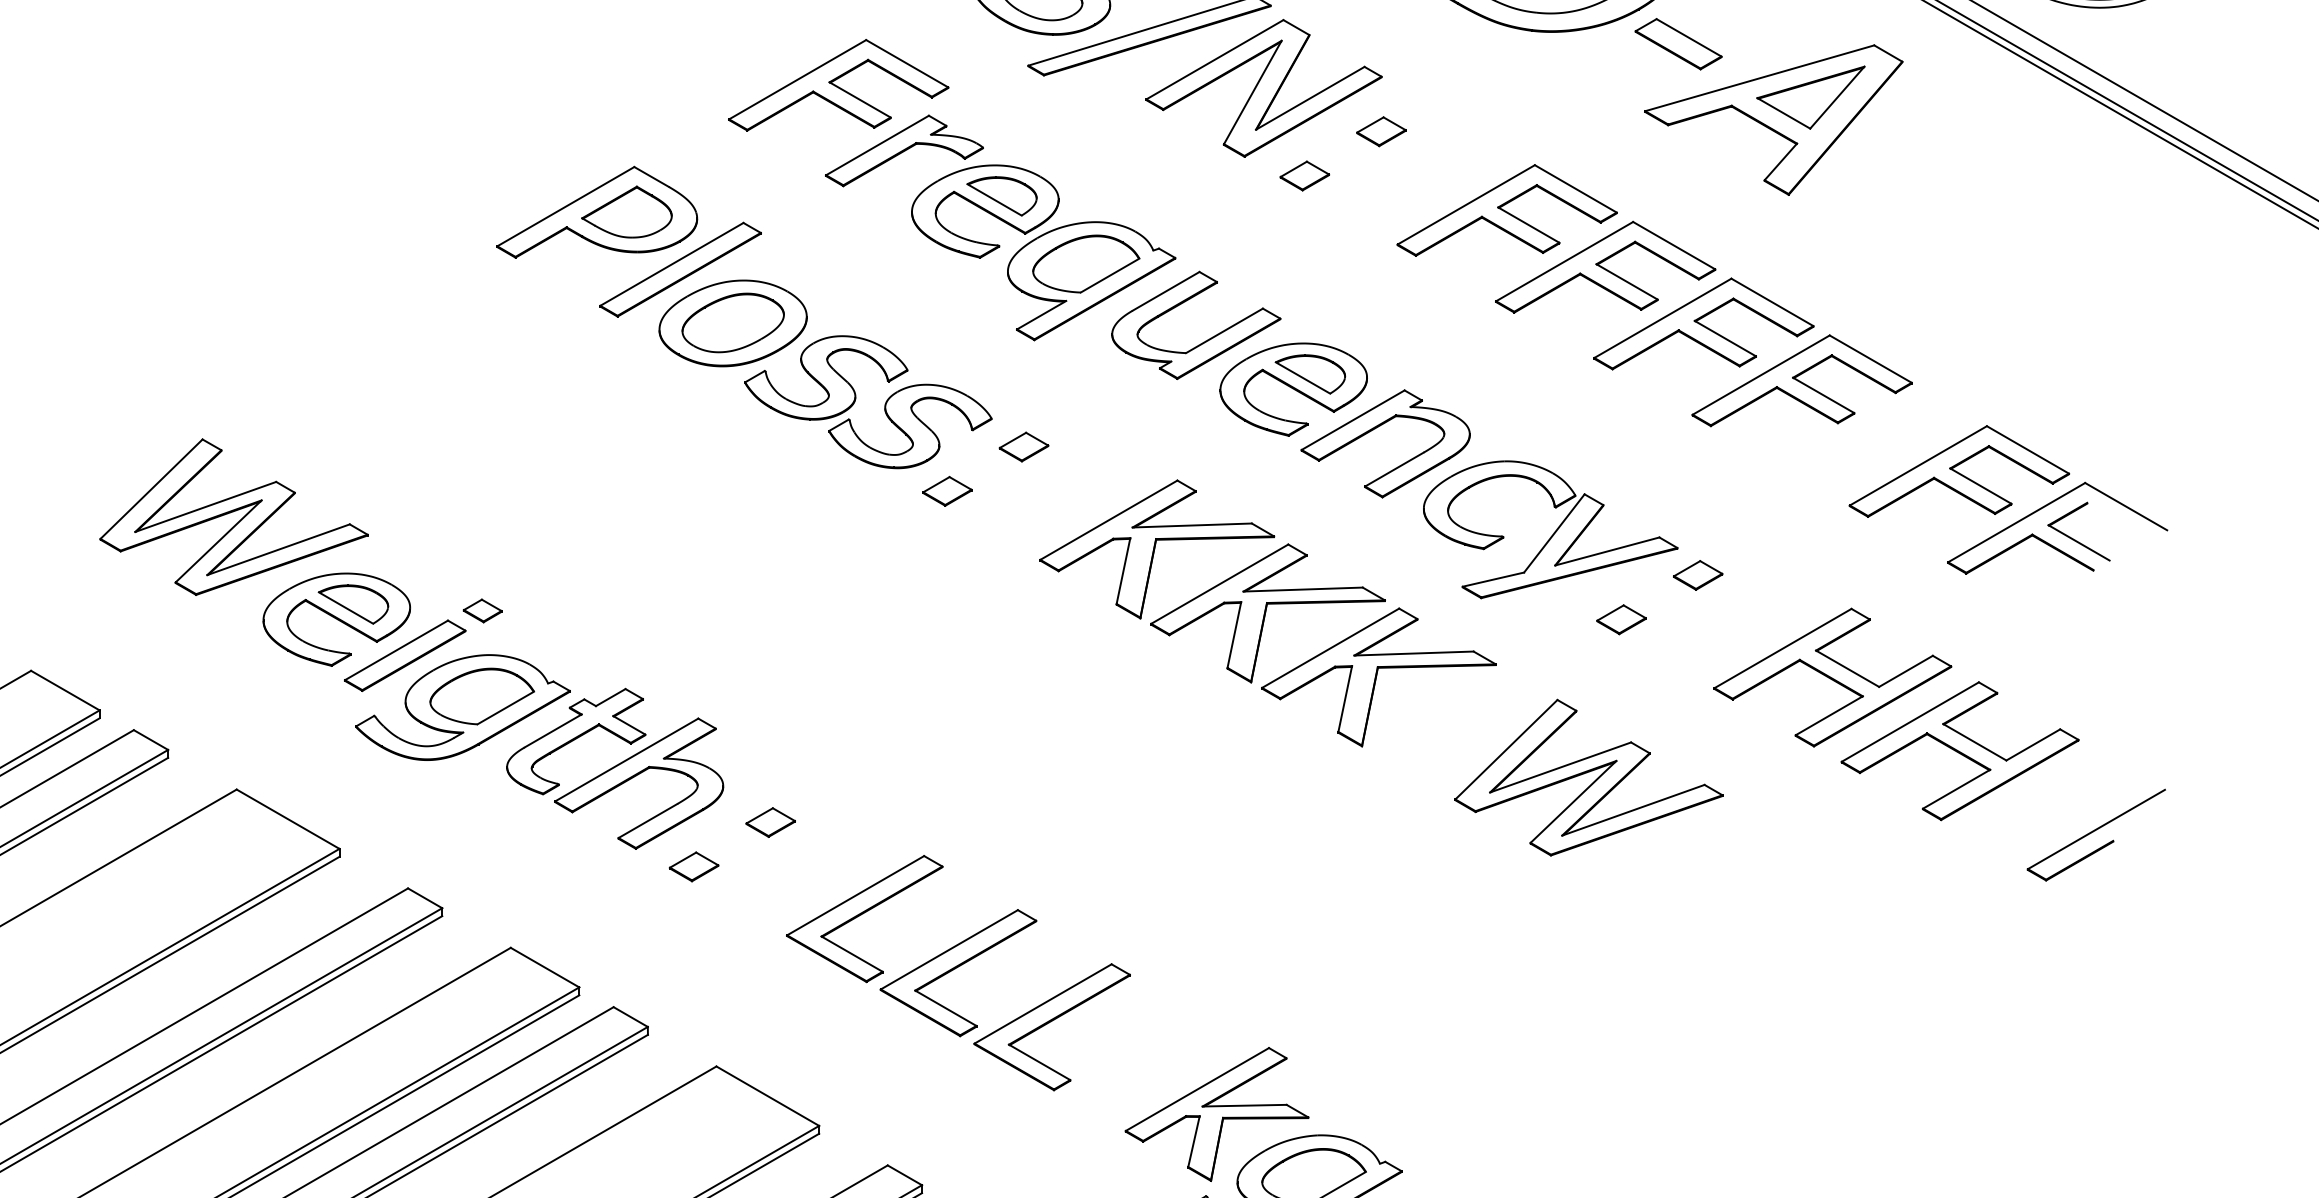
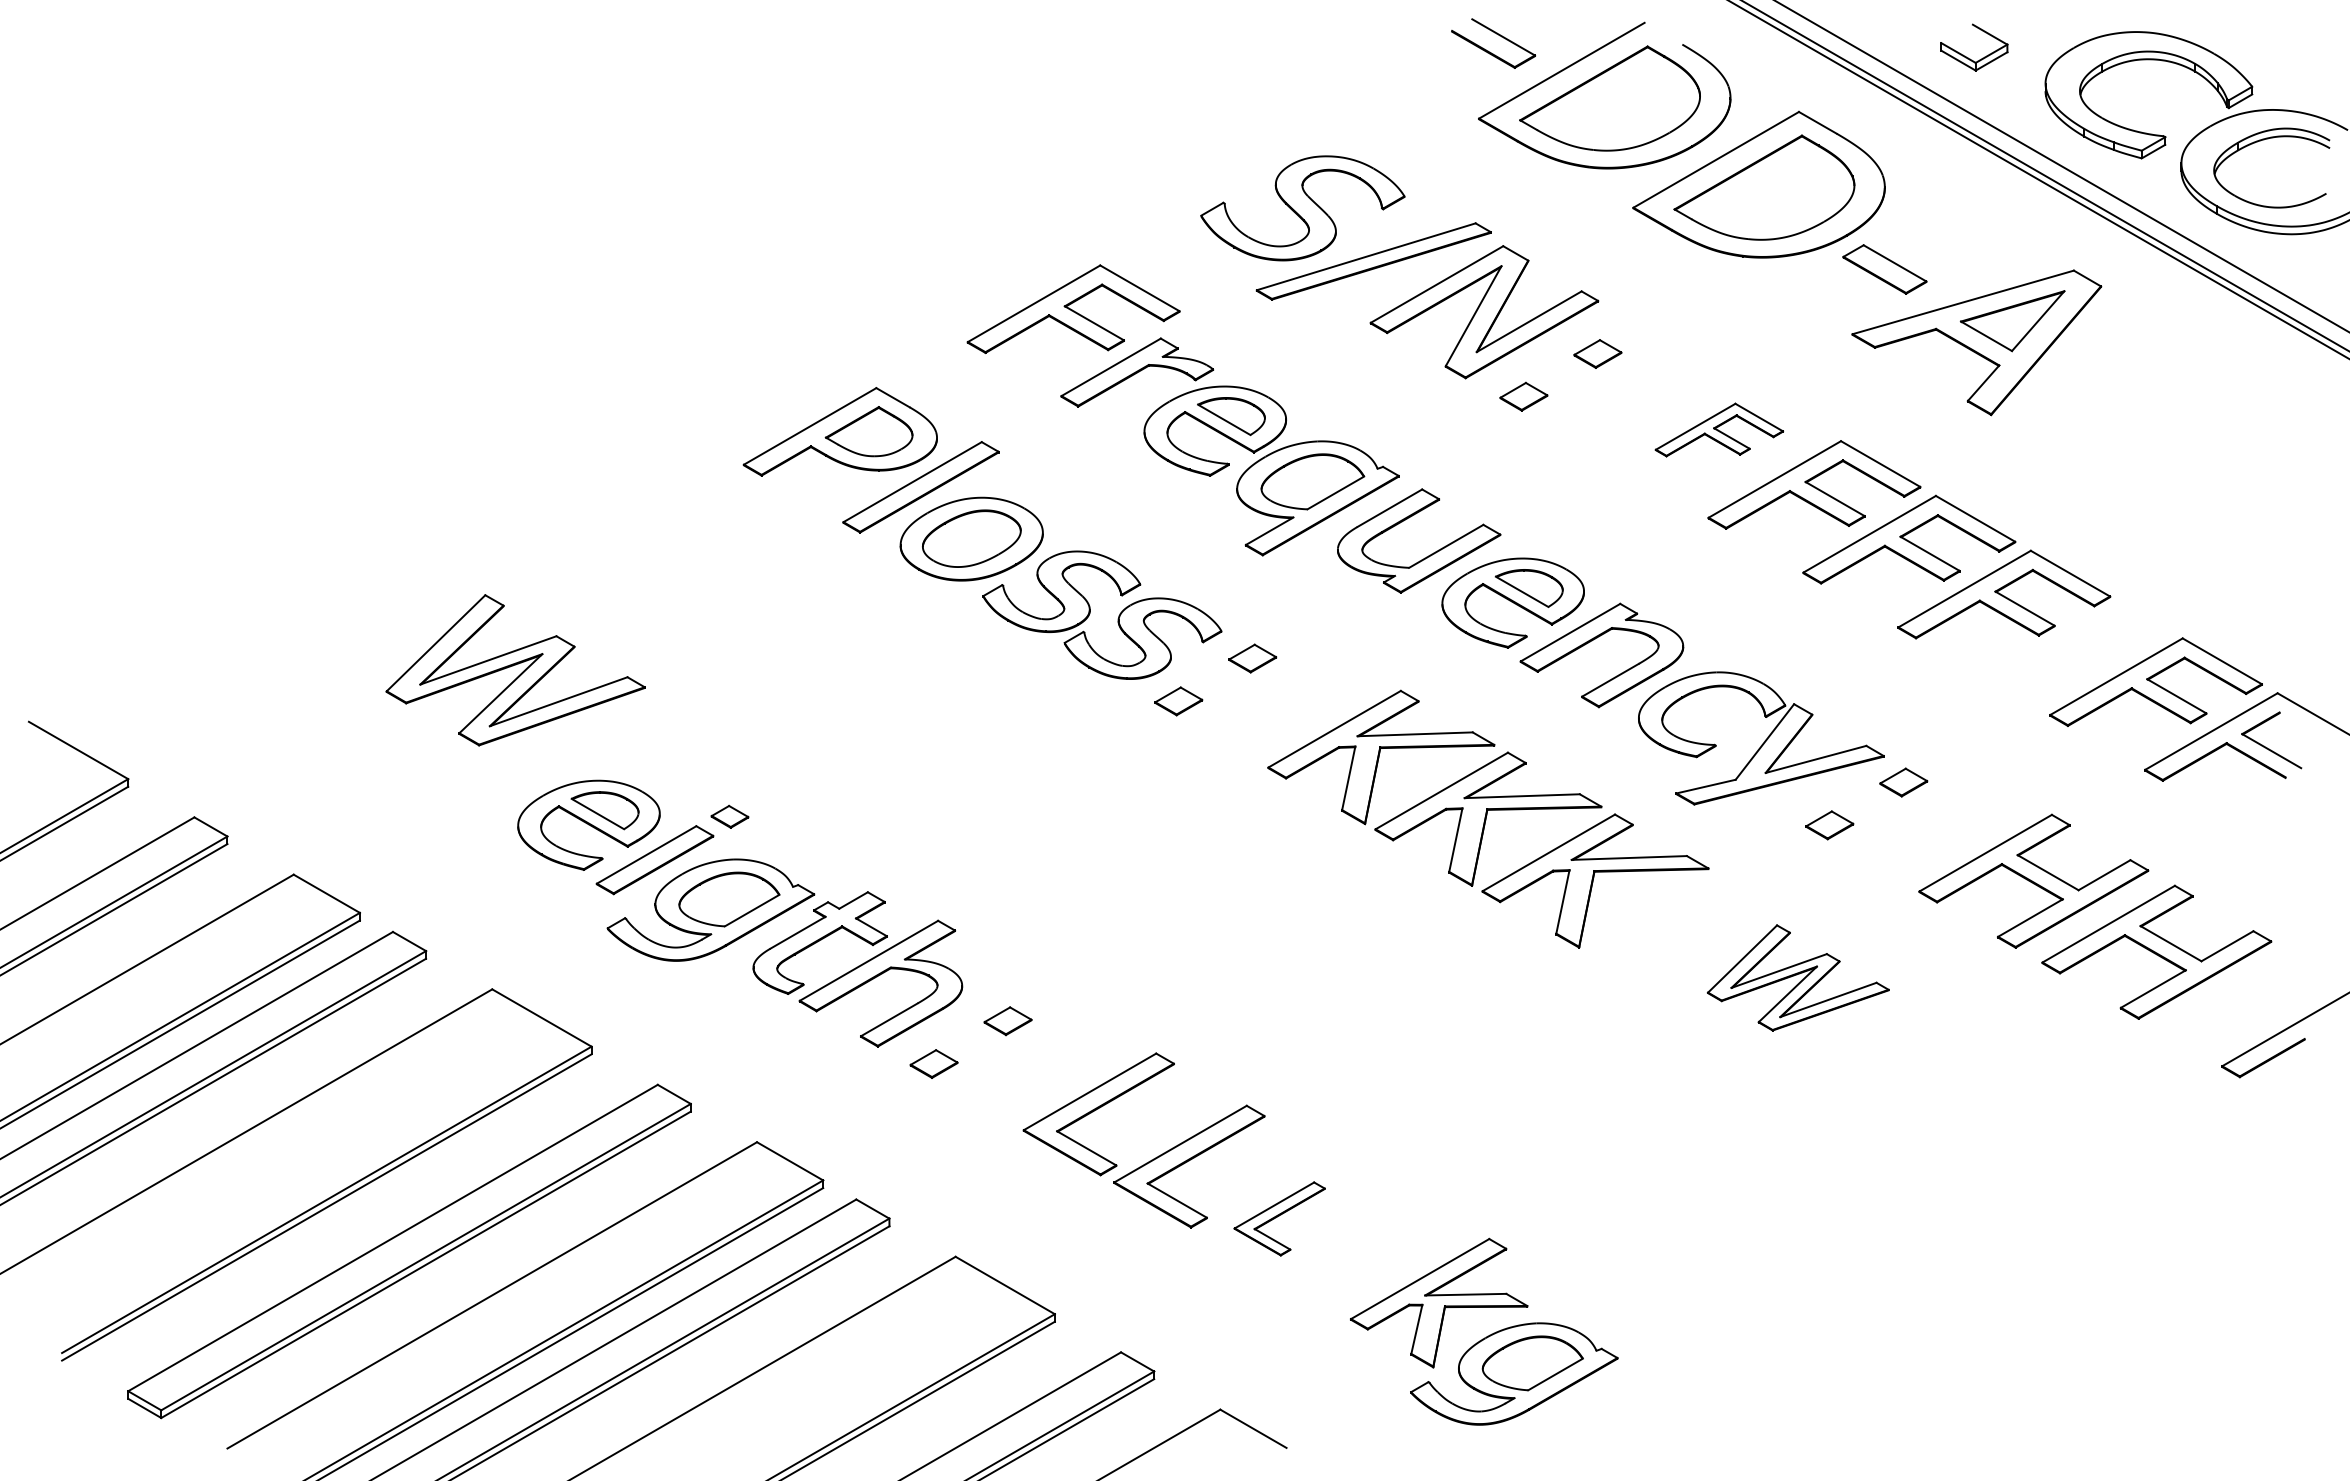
part: (1507, 209) -> (1719, 429), size x0.6
part: (233, 517) -> (515, 670), moved
part: (1589, 777) -> (1798, 977), size x0.7
part: (1051, 1026) -> (1279, 1218), size x0.6

